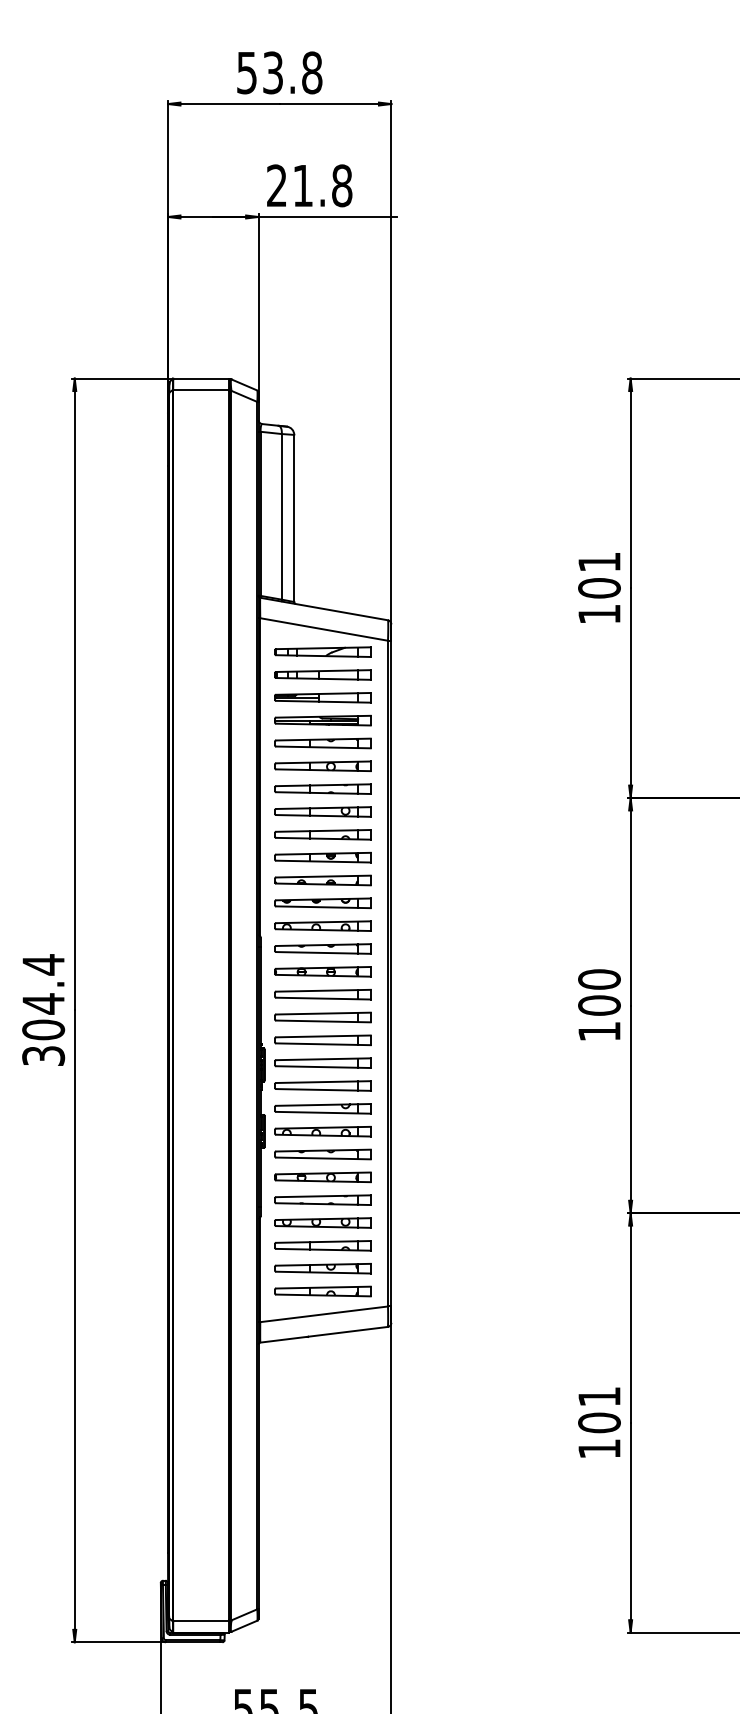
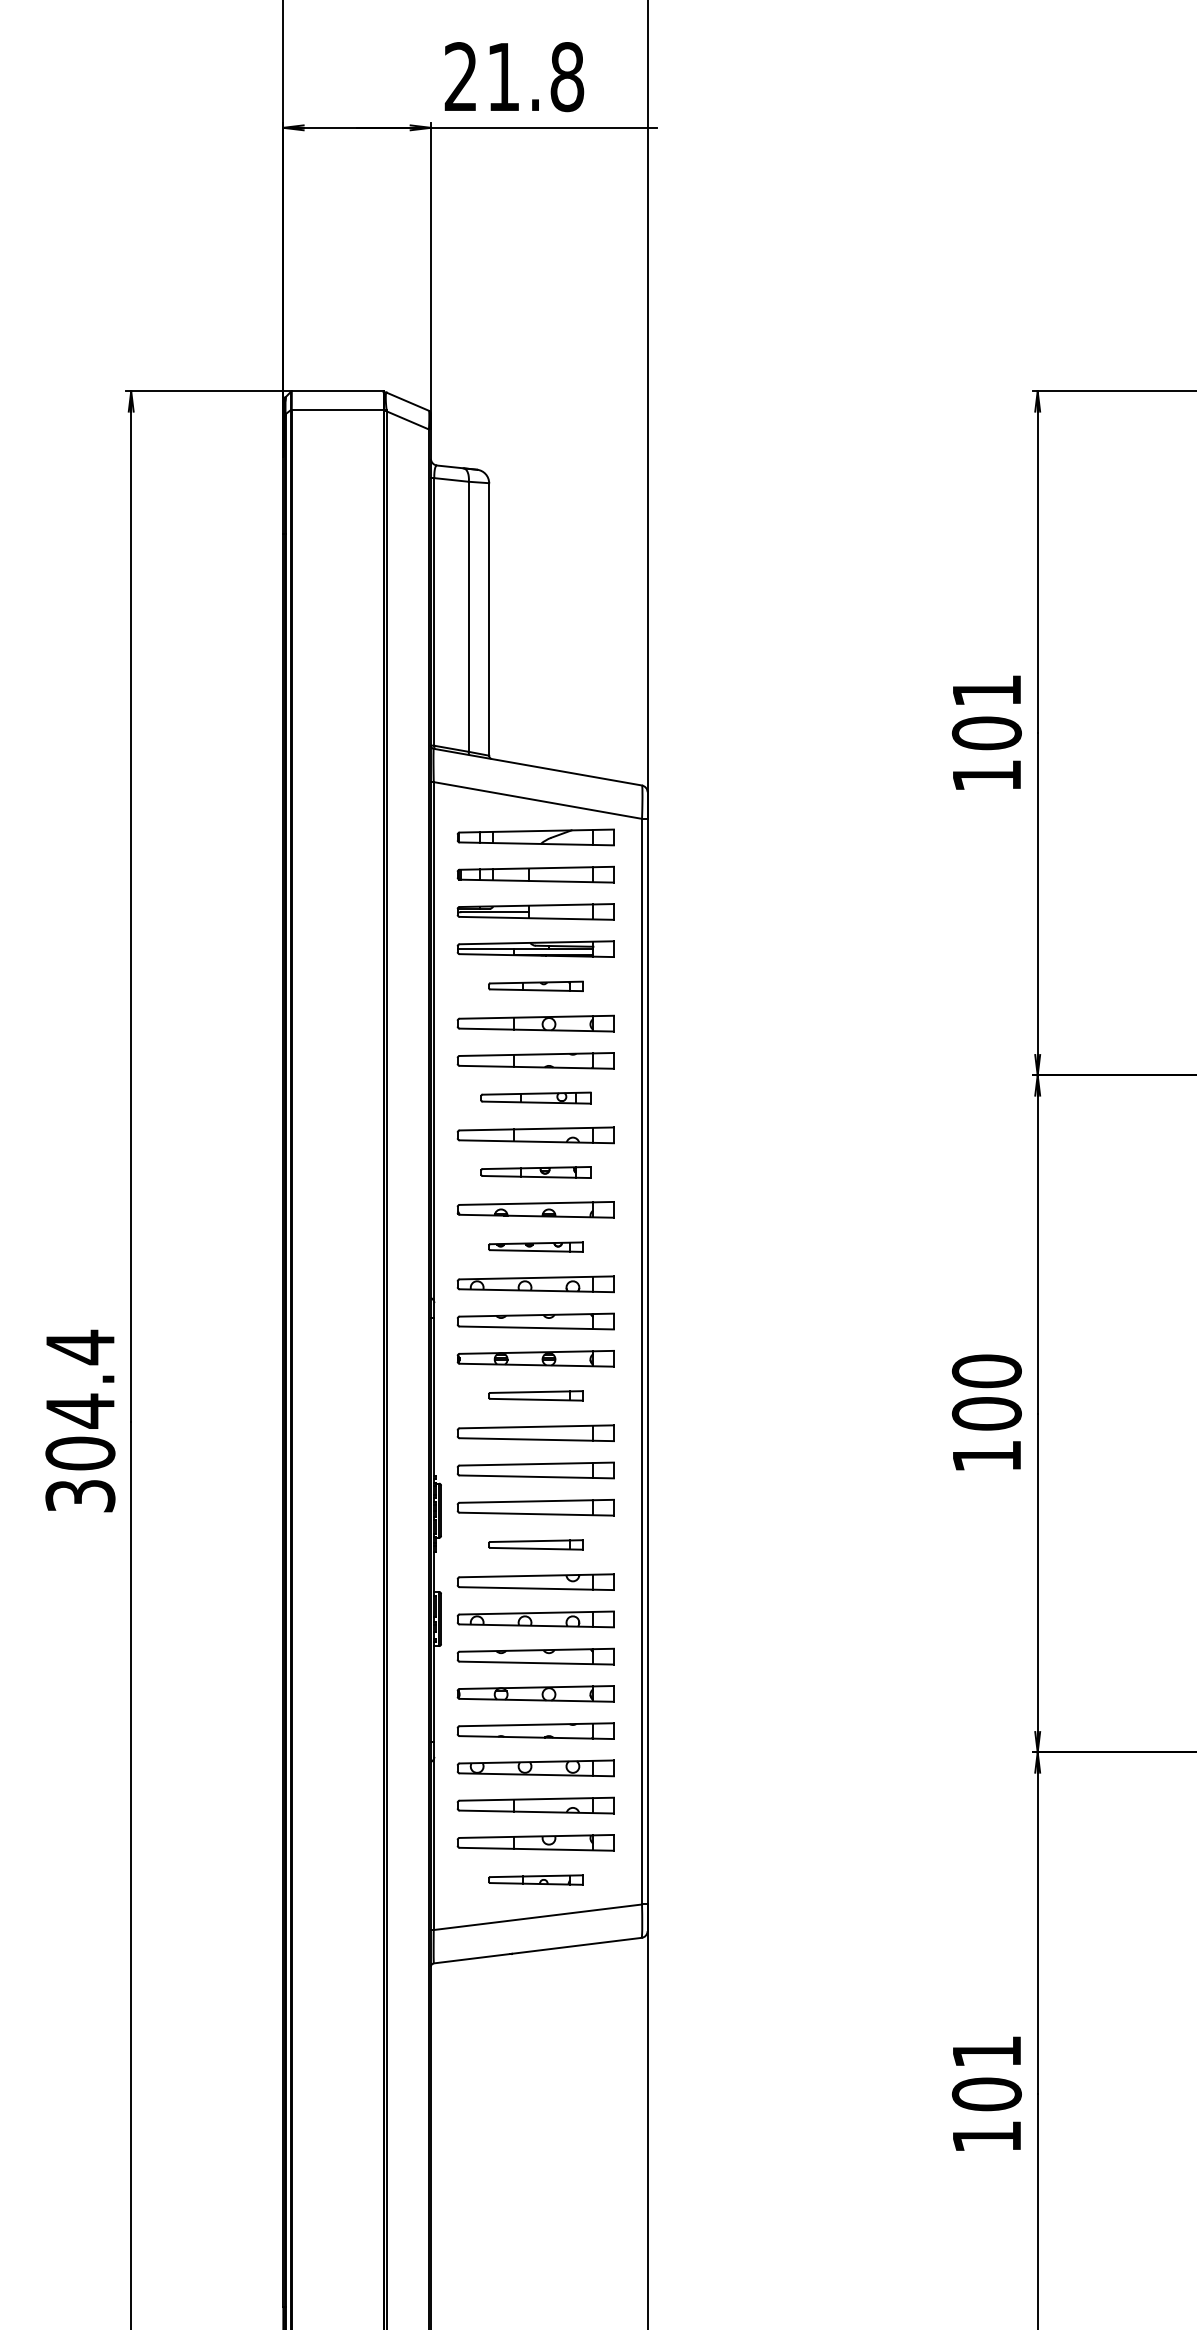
part: (322, 743) -> (535, 986), size x0.6
part: (322, 811) -> (535, 1097), size x0.7
part: (322, 857) -> (535, 1172), size x0.7
part: (322, 903) -> (535, 1247), size x0.6
part: (322, 994) -> (535, 1395), size x0.6
part: (322, 1085) -> (535, 1544), size x0.6
part: (322, 1291) -> (535, 1880), size x0.6

